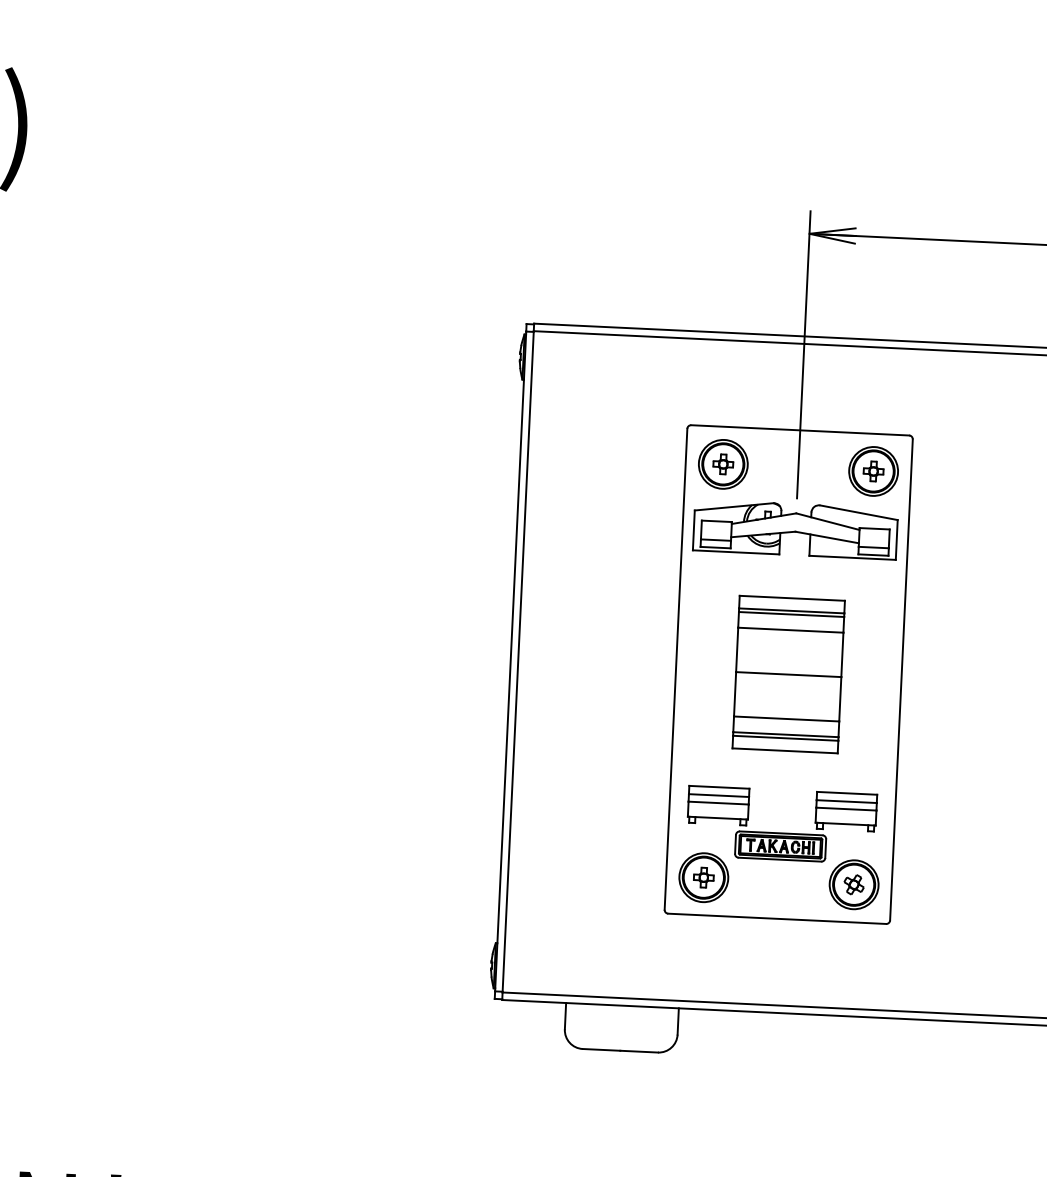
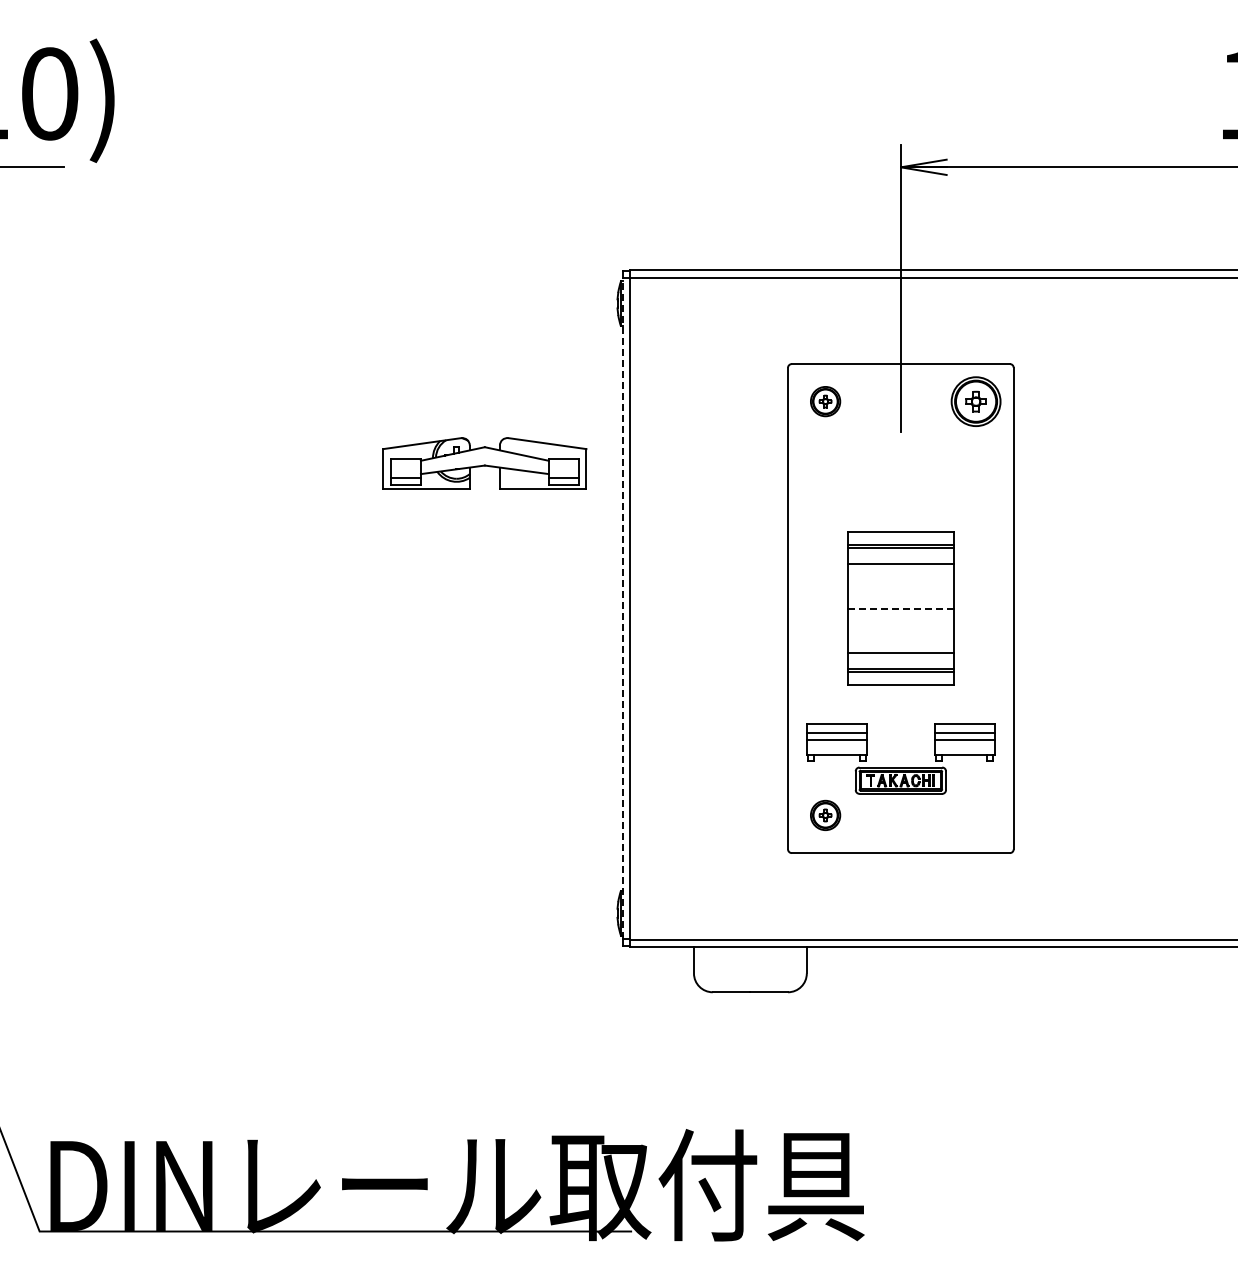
part: (723, 464) -> (825, 401), size x0.6
part: (795, 529) -> (484, 463), moved
line: (510, 661) -> (622, 608), solid -> dashed
line: (788, 674) -> (900, 608), solid -> dashed
part: (703, 877) -> (825, 815), size x0.6
part: (853, 884) -> (975, 815), removed

